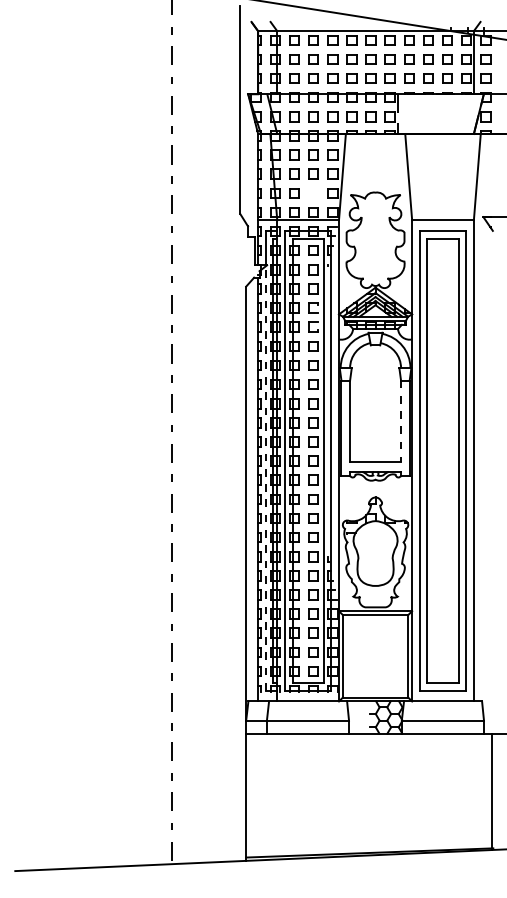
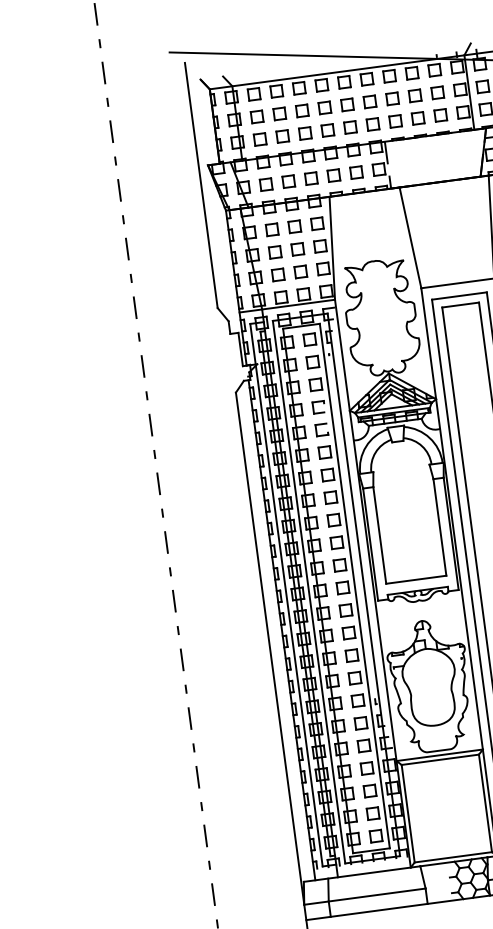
part: (313, 193) -> (300, 272), added
line: (401, 421) -> (440, 527), dashed -> solid
line: (265, 478) -> (288, 616), dashed -> solid

